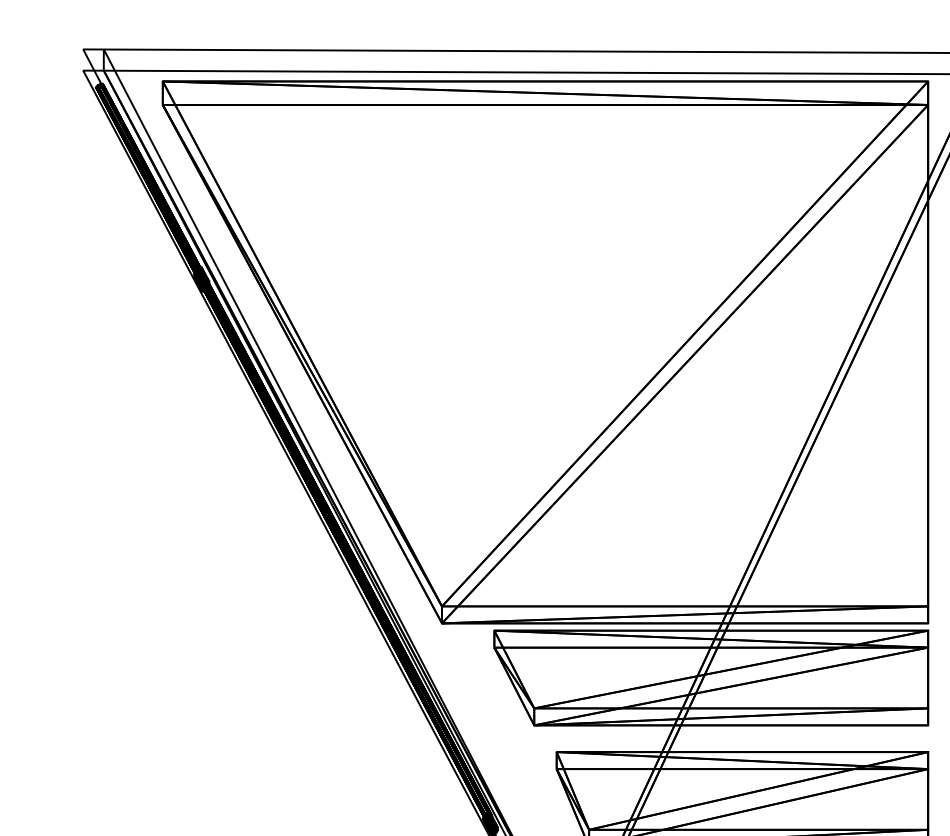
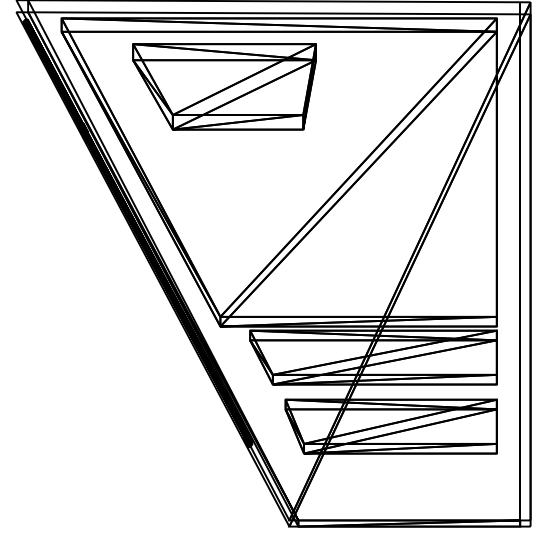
part: (449, 201) -> (224, 86), added

